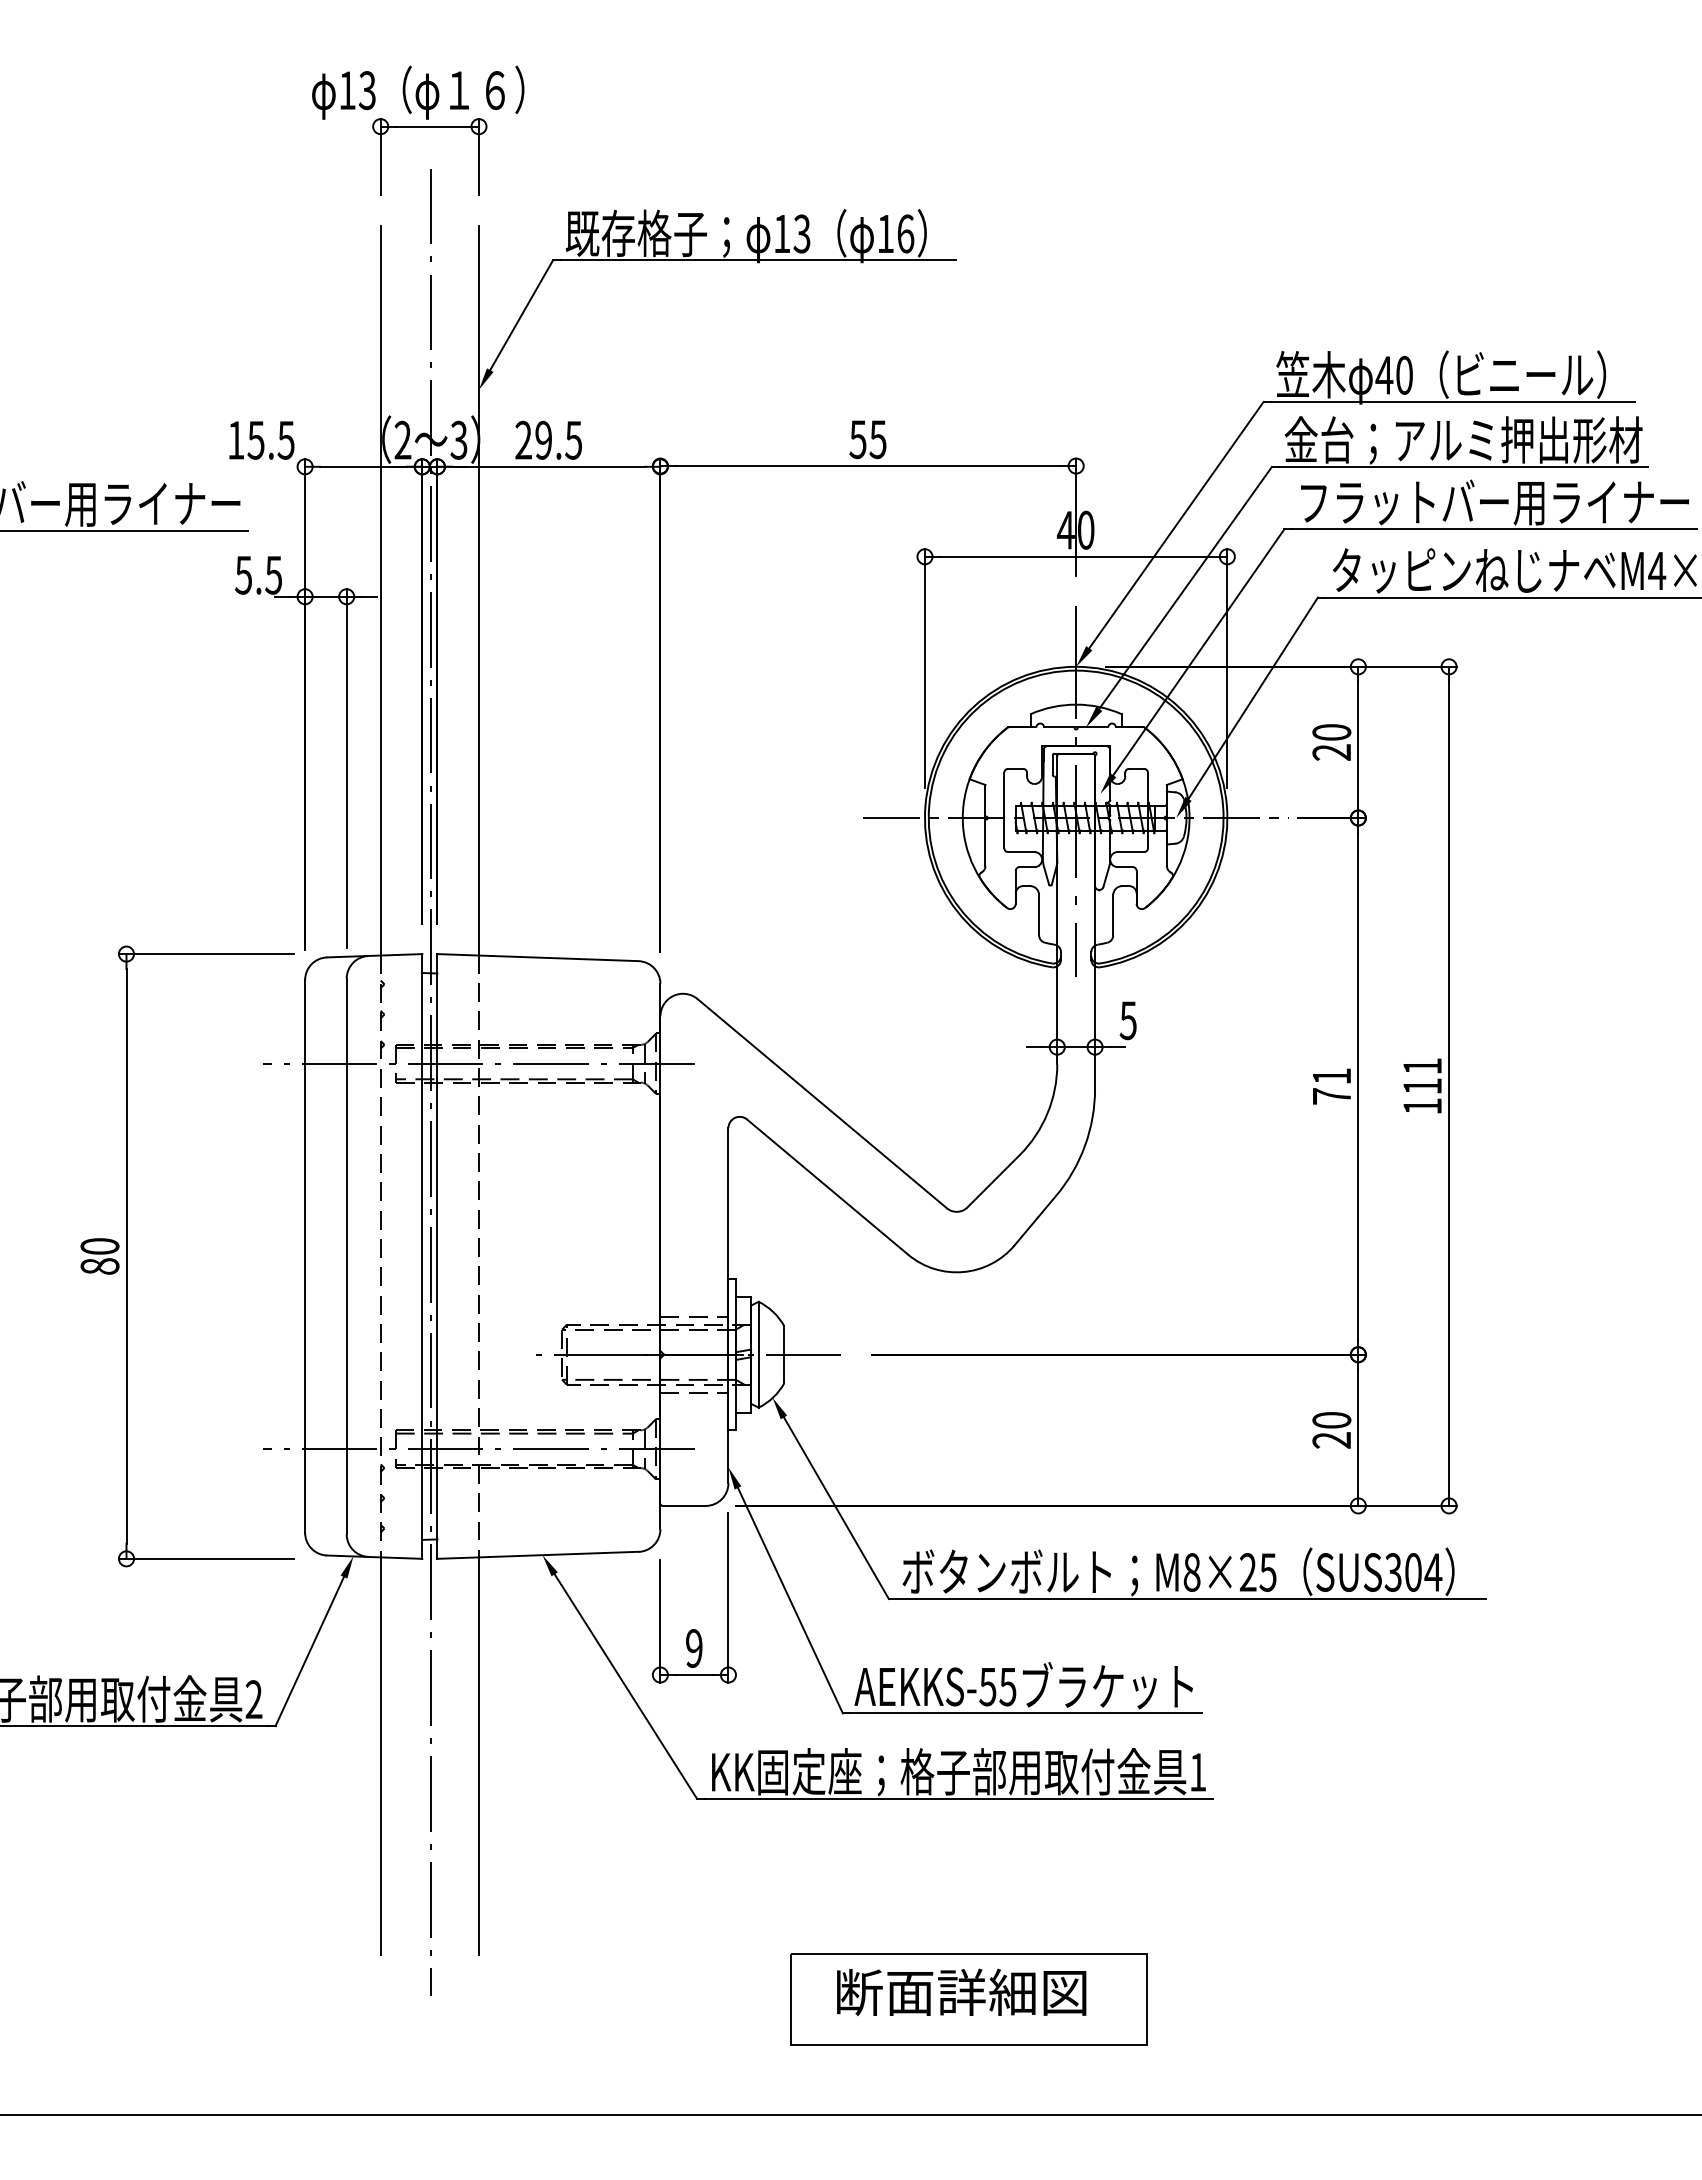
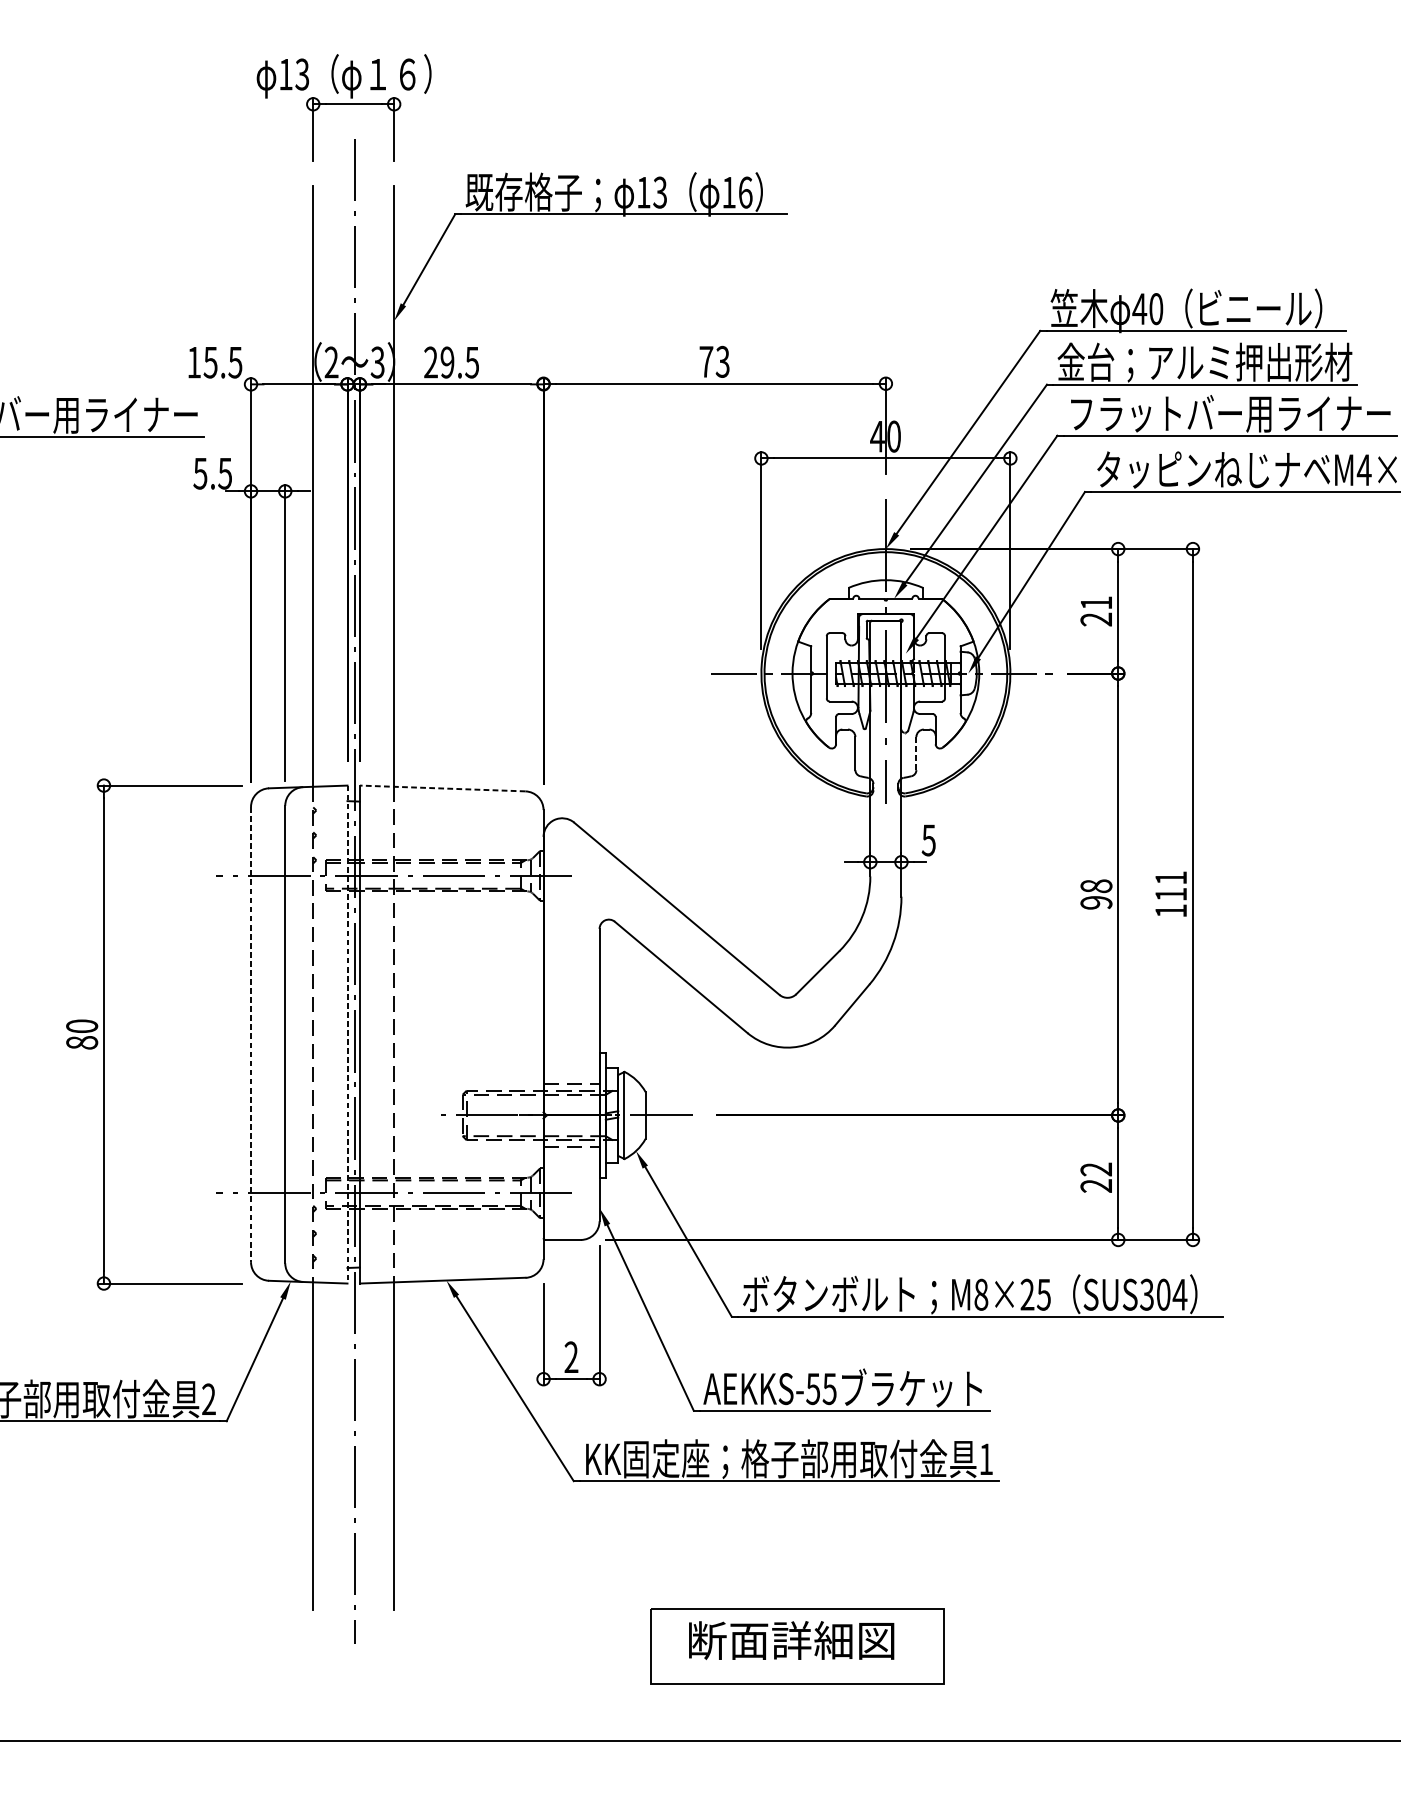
text: (867, 439) -> (714, 361), 55 -> 73
text: (1331, 732) -> (1096, 603), 20 -> 21
line: (1113, 914) -> (916, 752), solid -> dashed
line: (537, 957) -> (442, 788), solid -> dashed
text: (1331, 1086) -> (1096, 894), 71 -> 98
line: (305, 1256) -> (251, 1034), solid -> dashed
line: (422, 1256) -> (347, 1034), solid -> dashed
text: (1331, 1420) -> (1096, 1169), 20 -> 22
text: (694, 1648) -> (571, 1357), 9 -> 2

